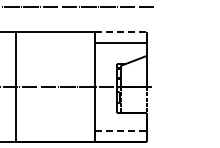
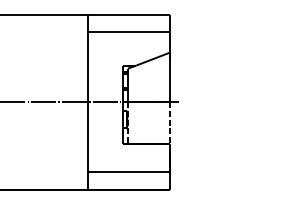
line: (121, 32) -> (129, 14), dashed -> solid
line: (121, 130) -> (129, 172), dashed -> solid

